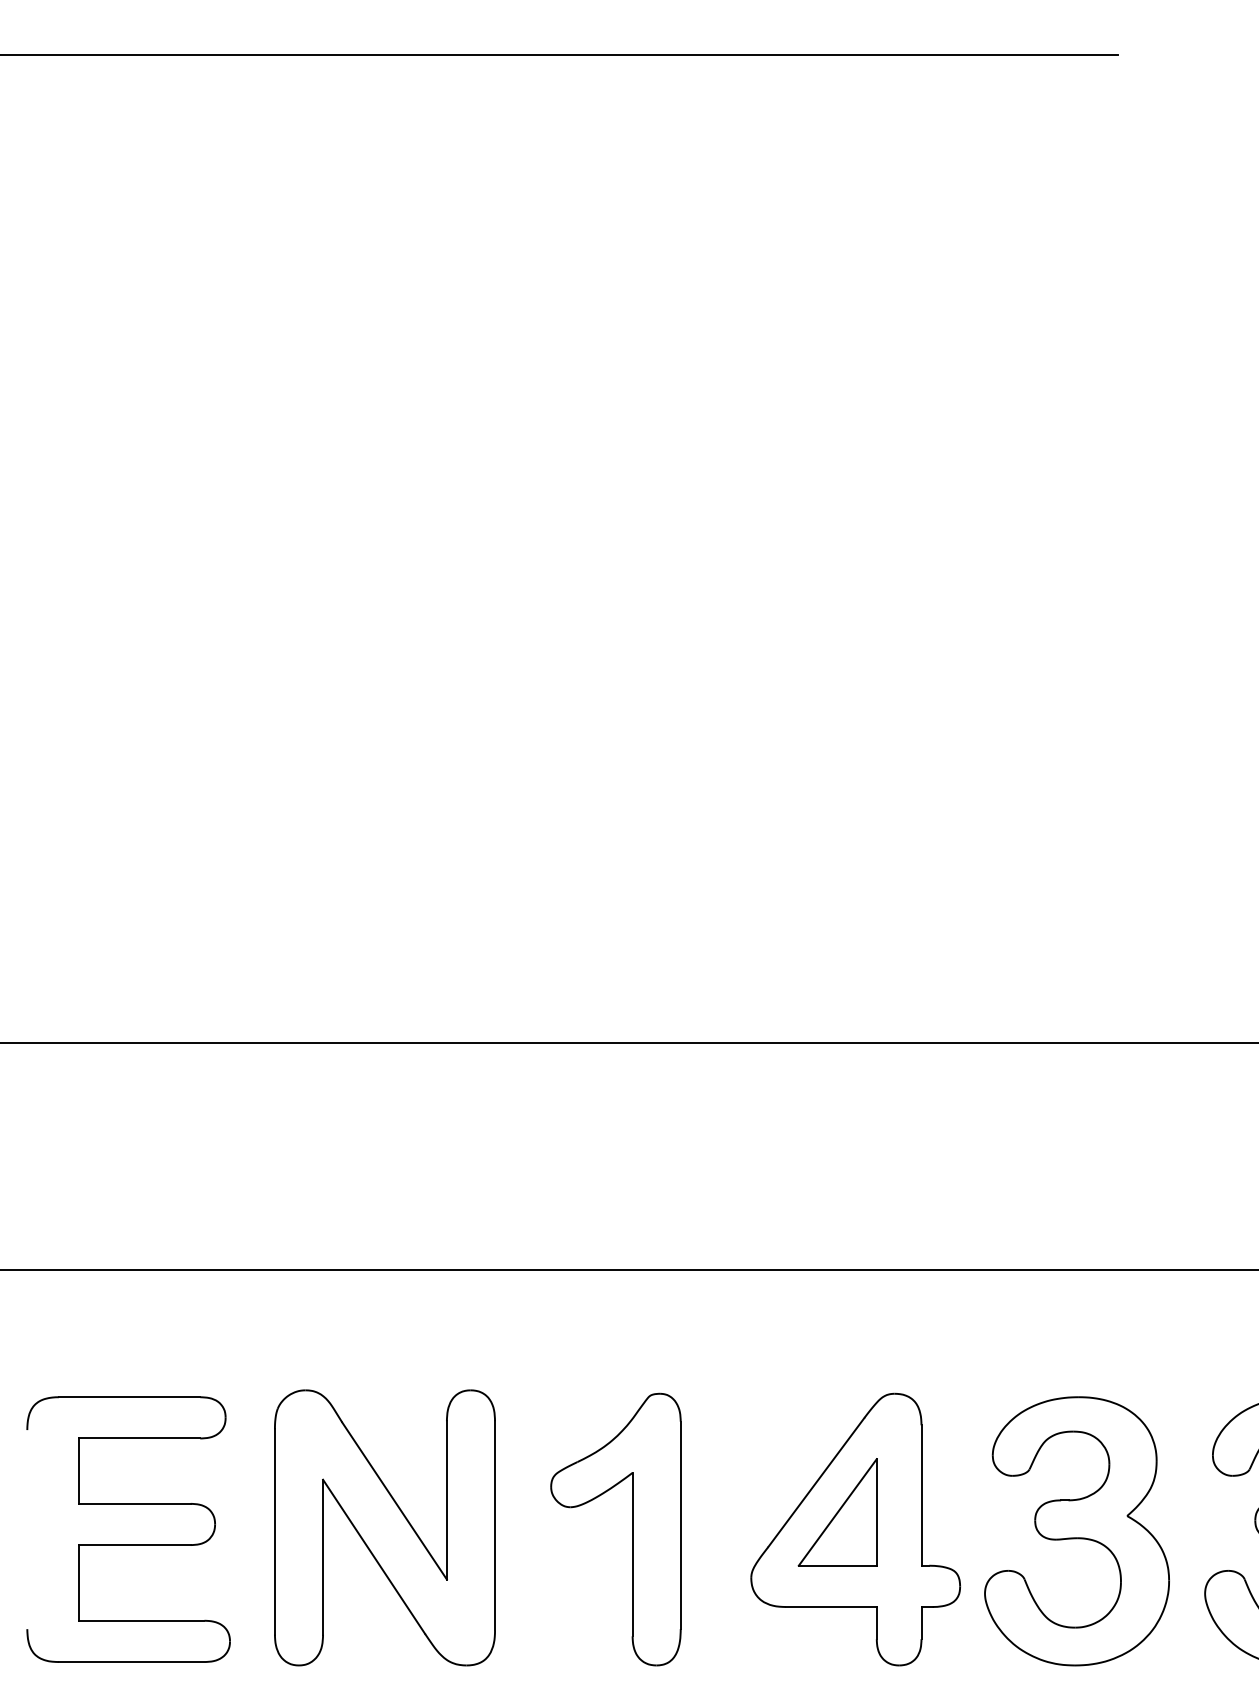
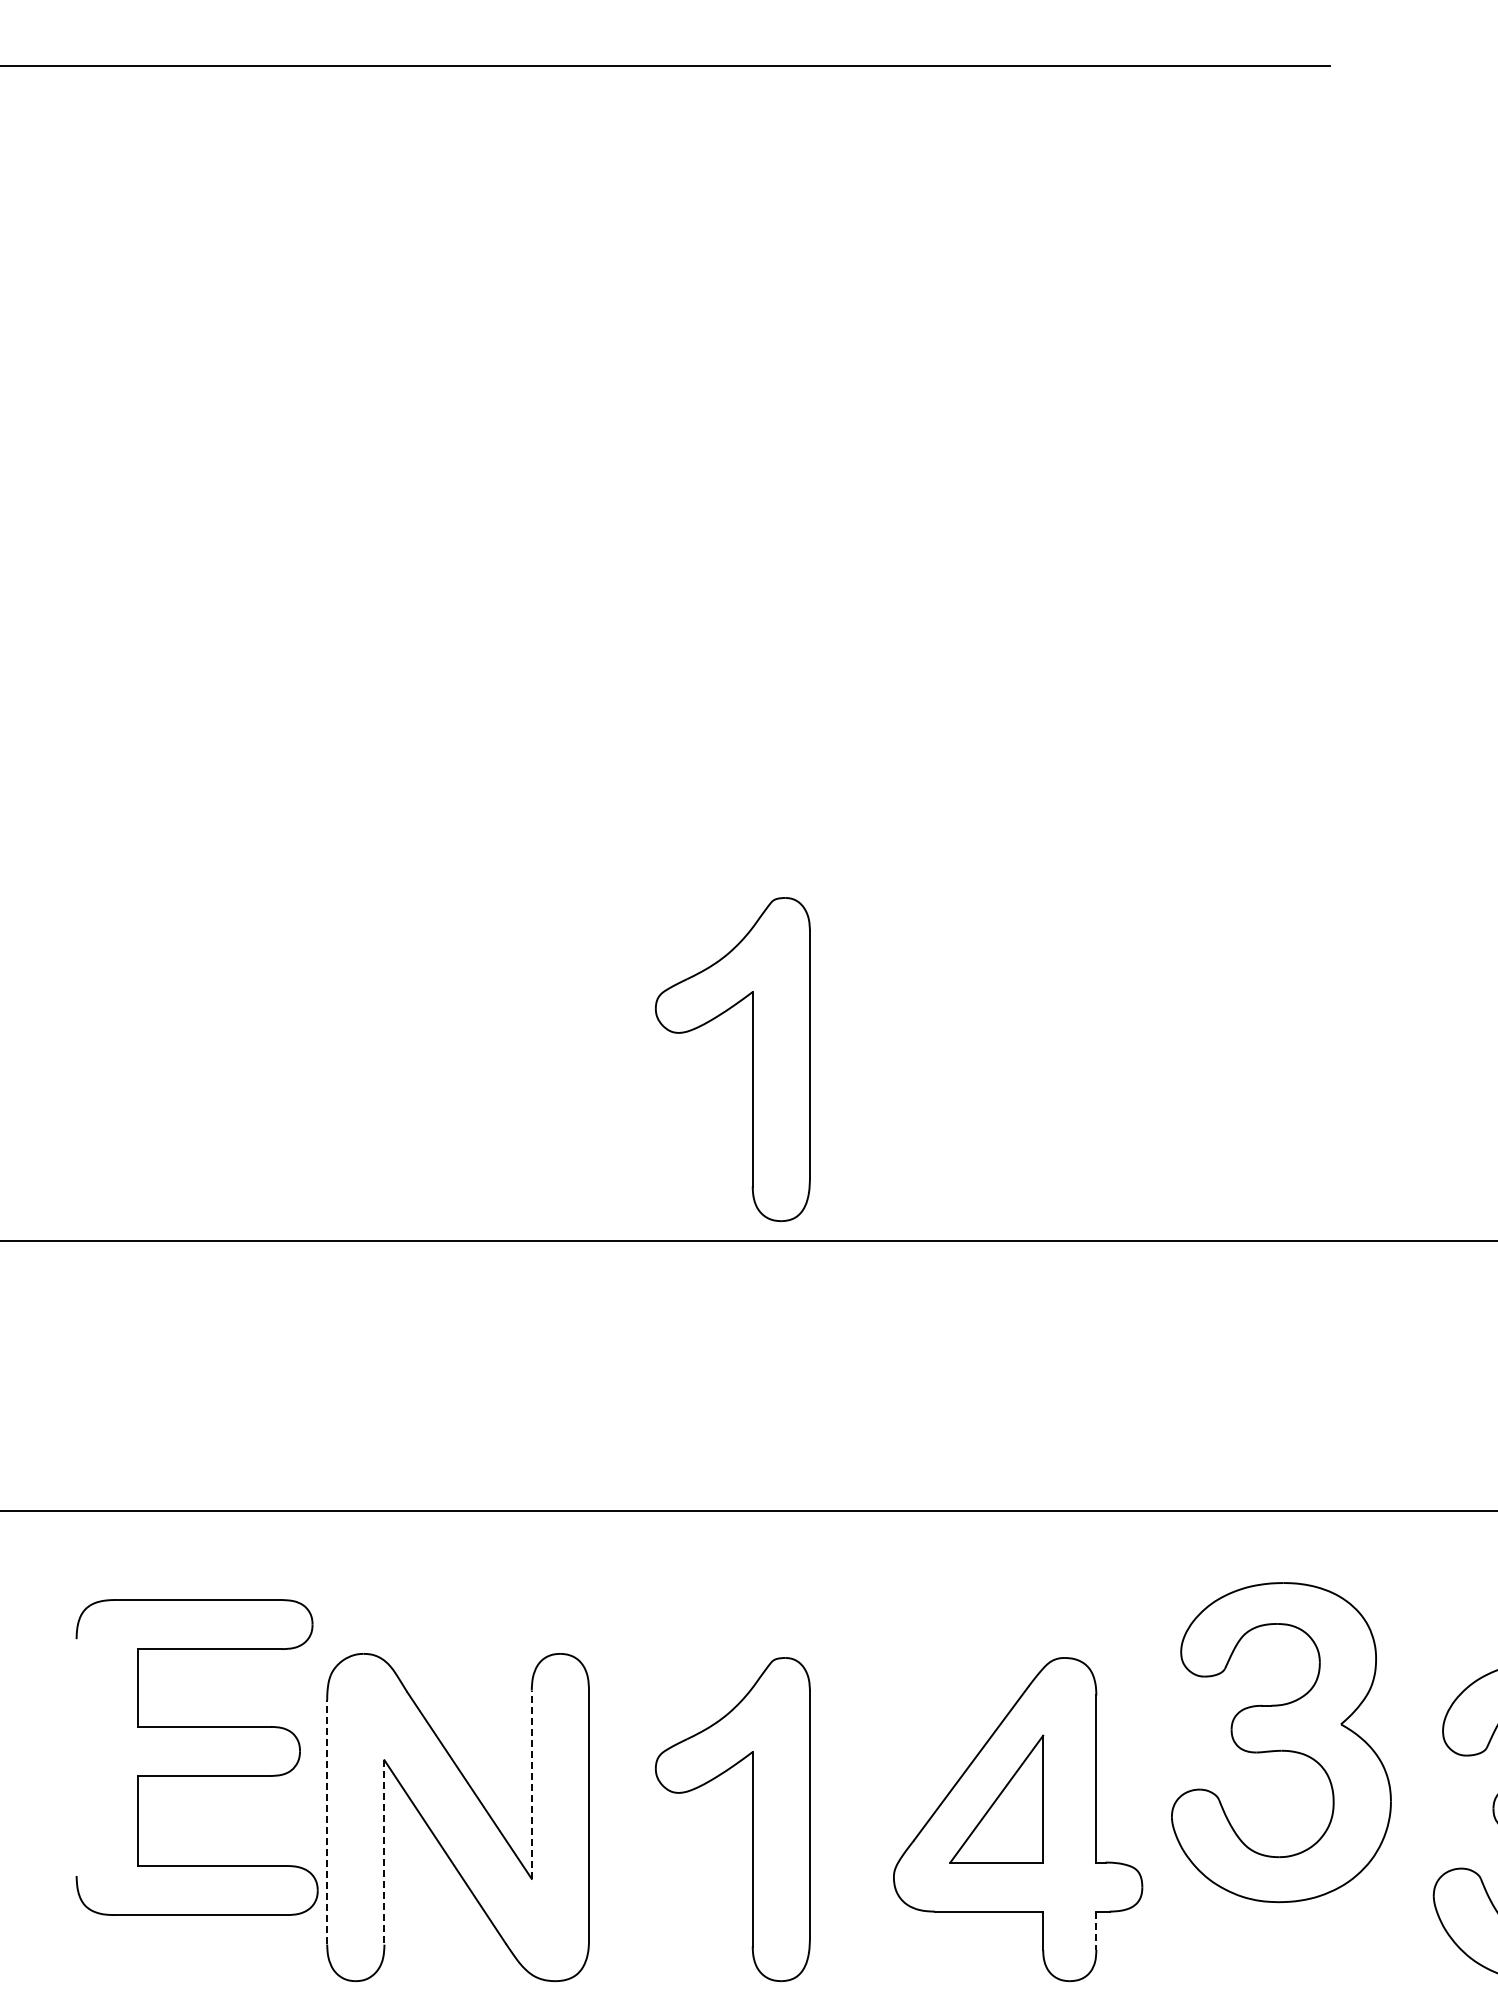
part: (632, 890) -> (752, 1059), added
line: (446, 1500) -> (531, 1784), solid -> dashed
line: (275, 1531) -> (327, 1821), solid -> dashed
part: (1077, 1531) -> (1281, 1742), moved
part: (128, 1544) -> (196, 1775), moved
line: (323, 1557) -> (384, 1852), solid -> dashed
line: (921, 1623) -> (1096, 1931), solid -> dashed

